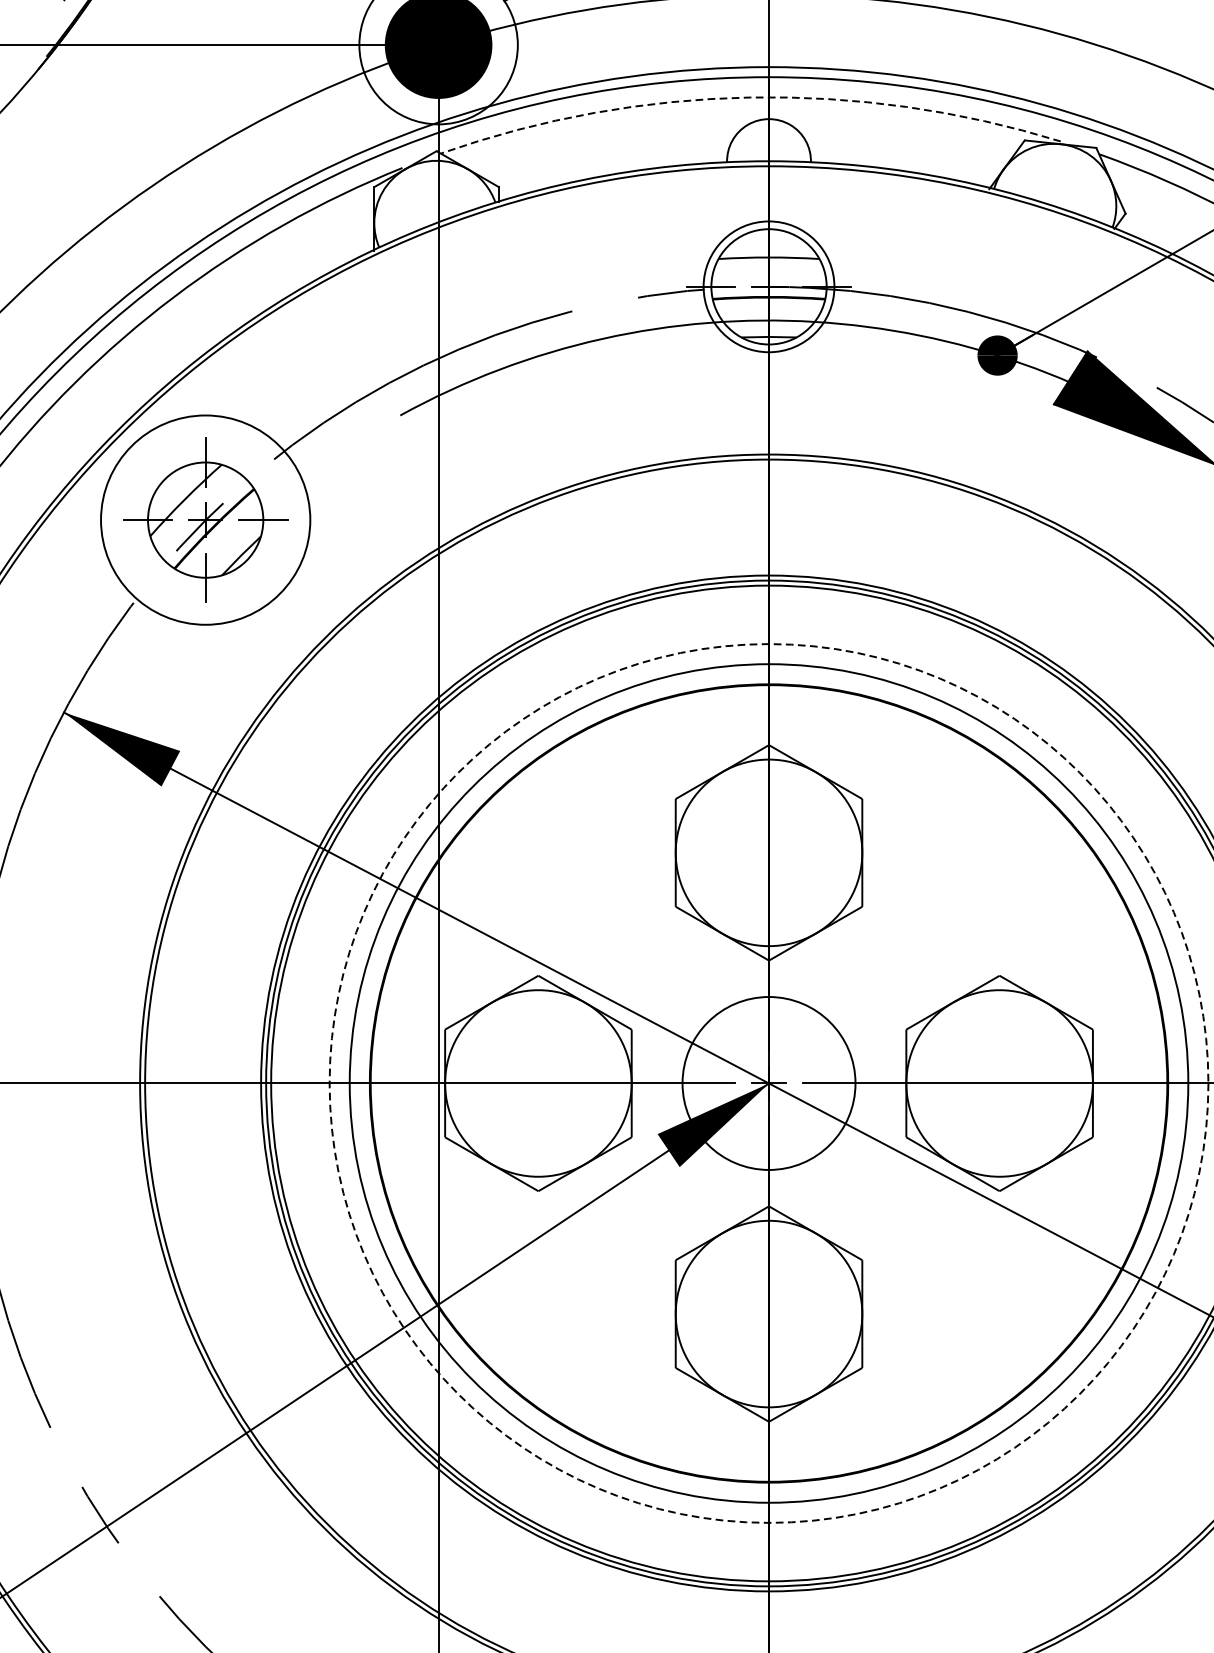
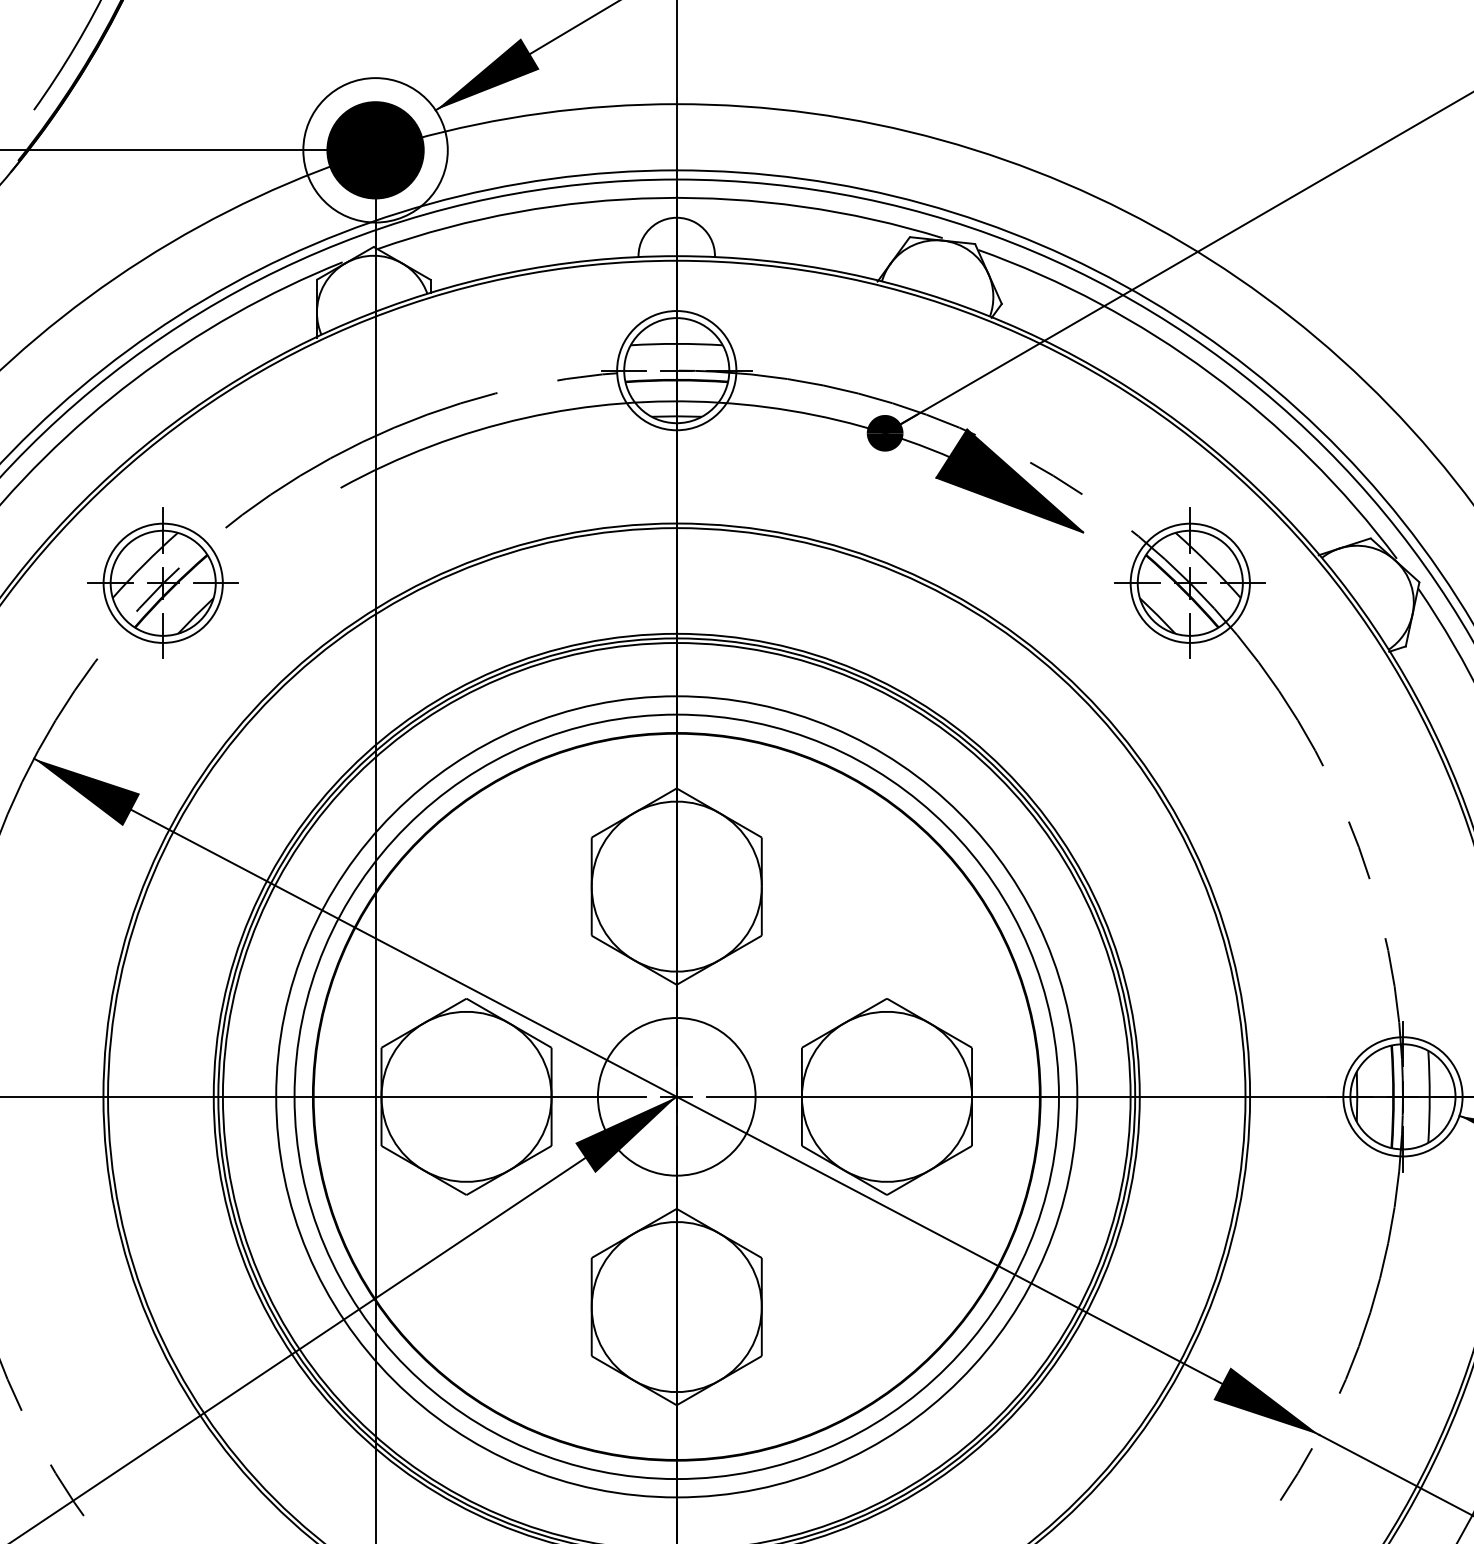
arc: (750, 97) -> (659, 198), dashed -> solid
circle: (204, 519) -> (162, 582), size x0.62
circle: (768, 1083) -> (676, 1096), dashed -> solid

